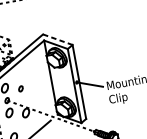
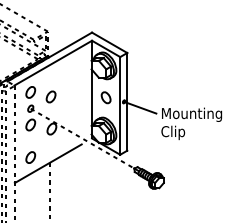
line: (58, 40) -> (110, 43), dashed -> solid
part: (62, 81) -> (105, 97), added
part: (20, 88) -> (50, 96), size x1.67

